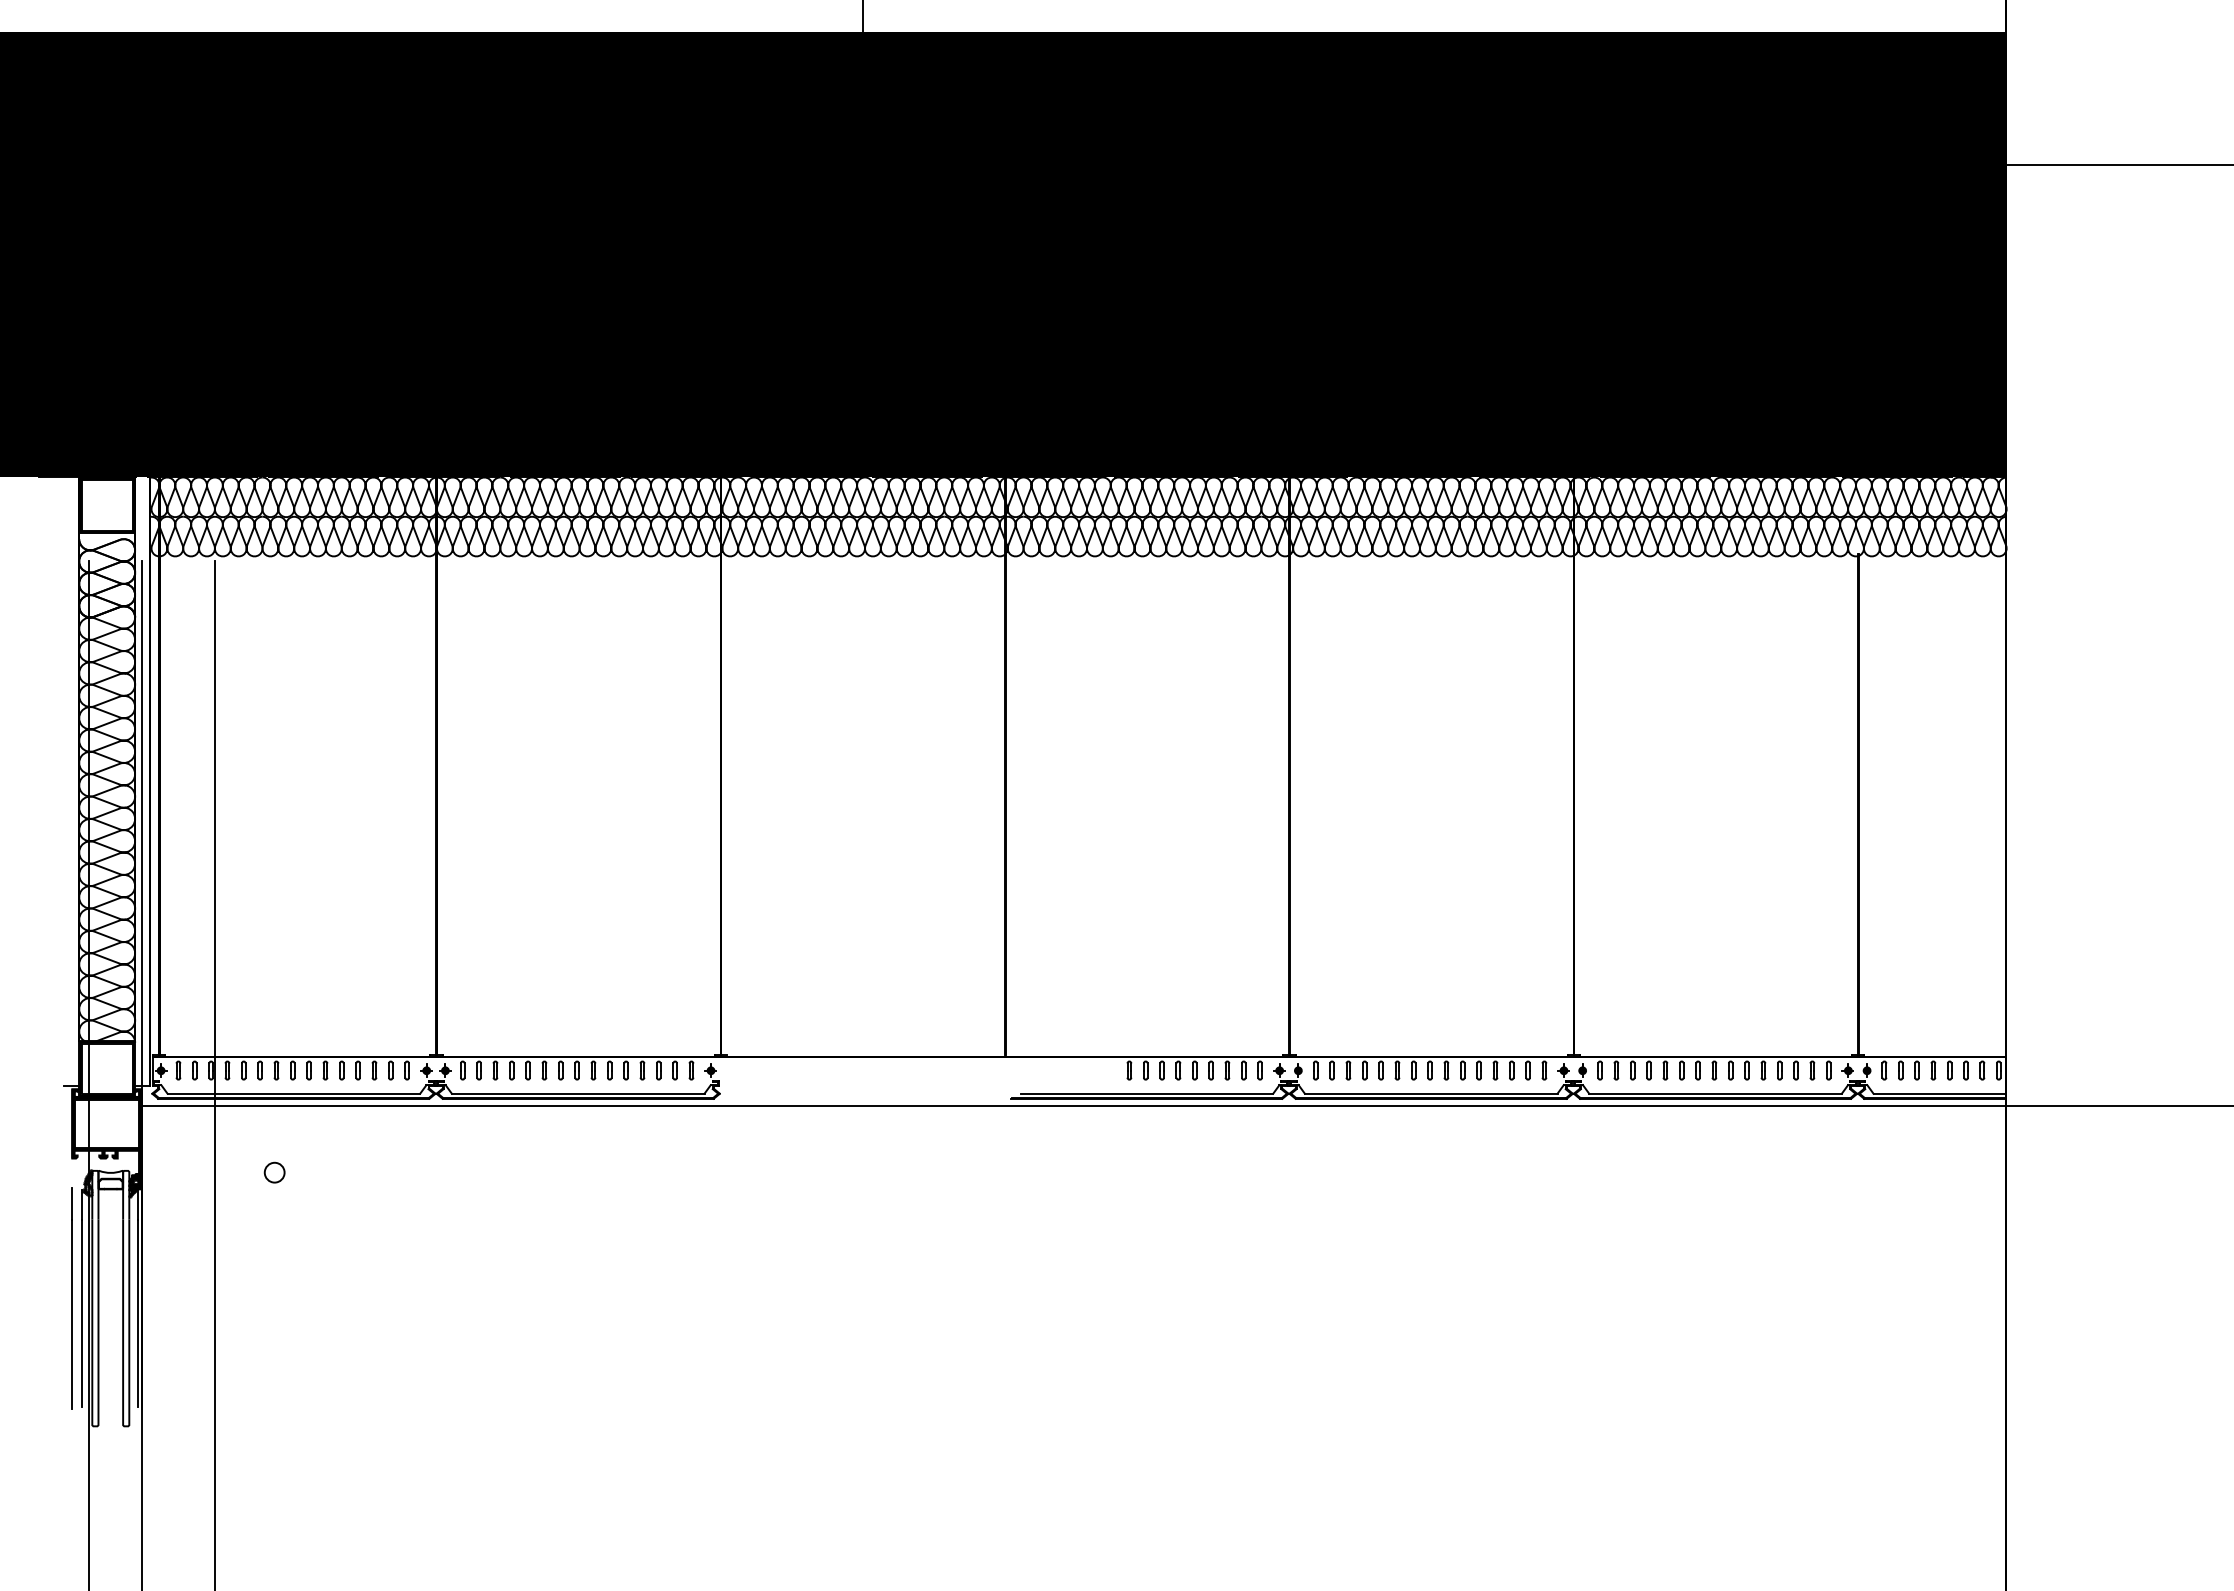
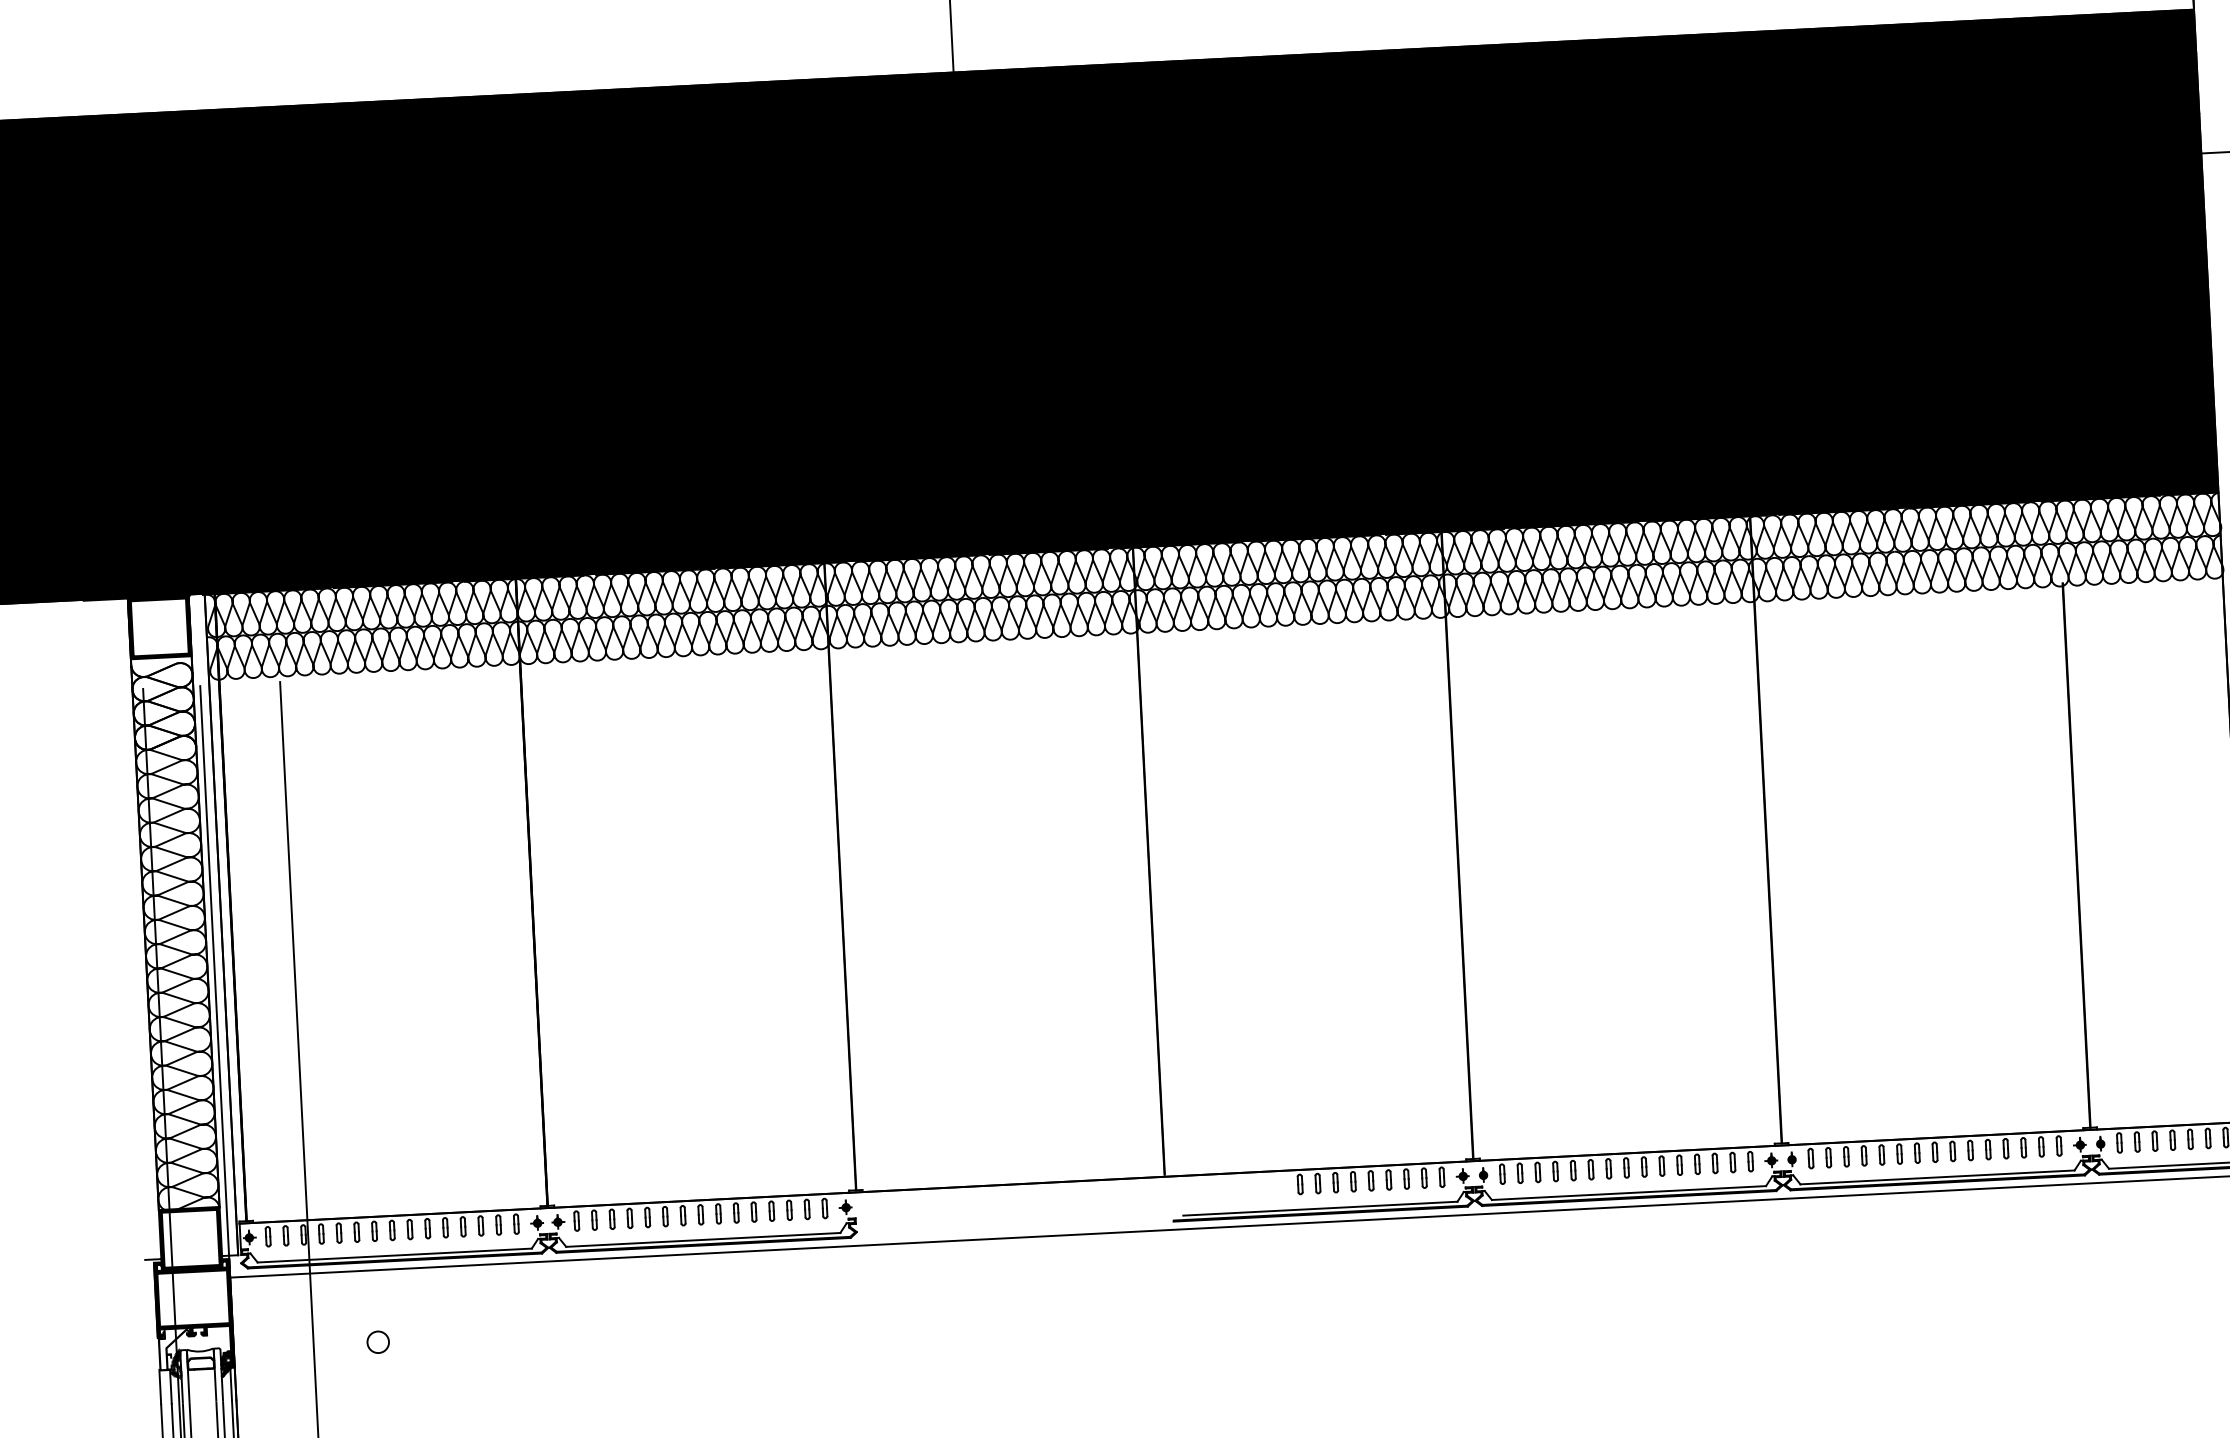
fill: (87, 1170) -> (174, 1350), added

